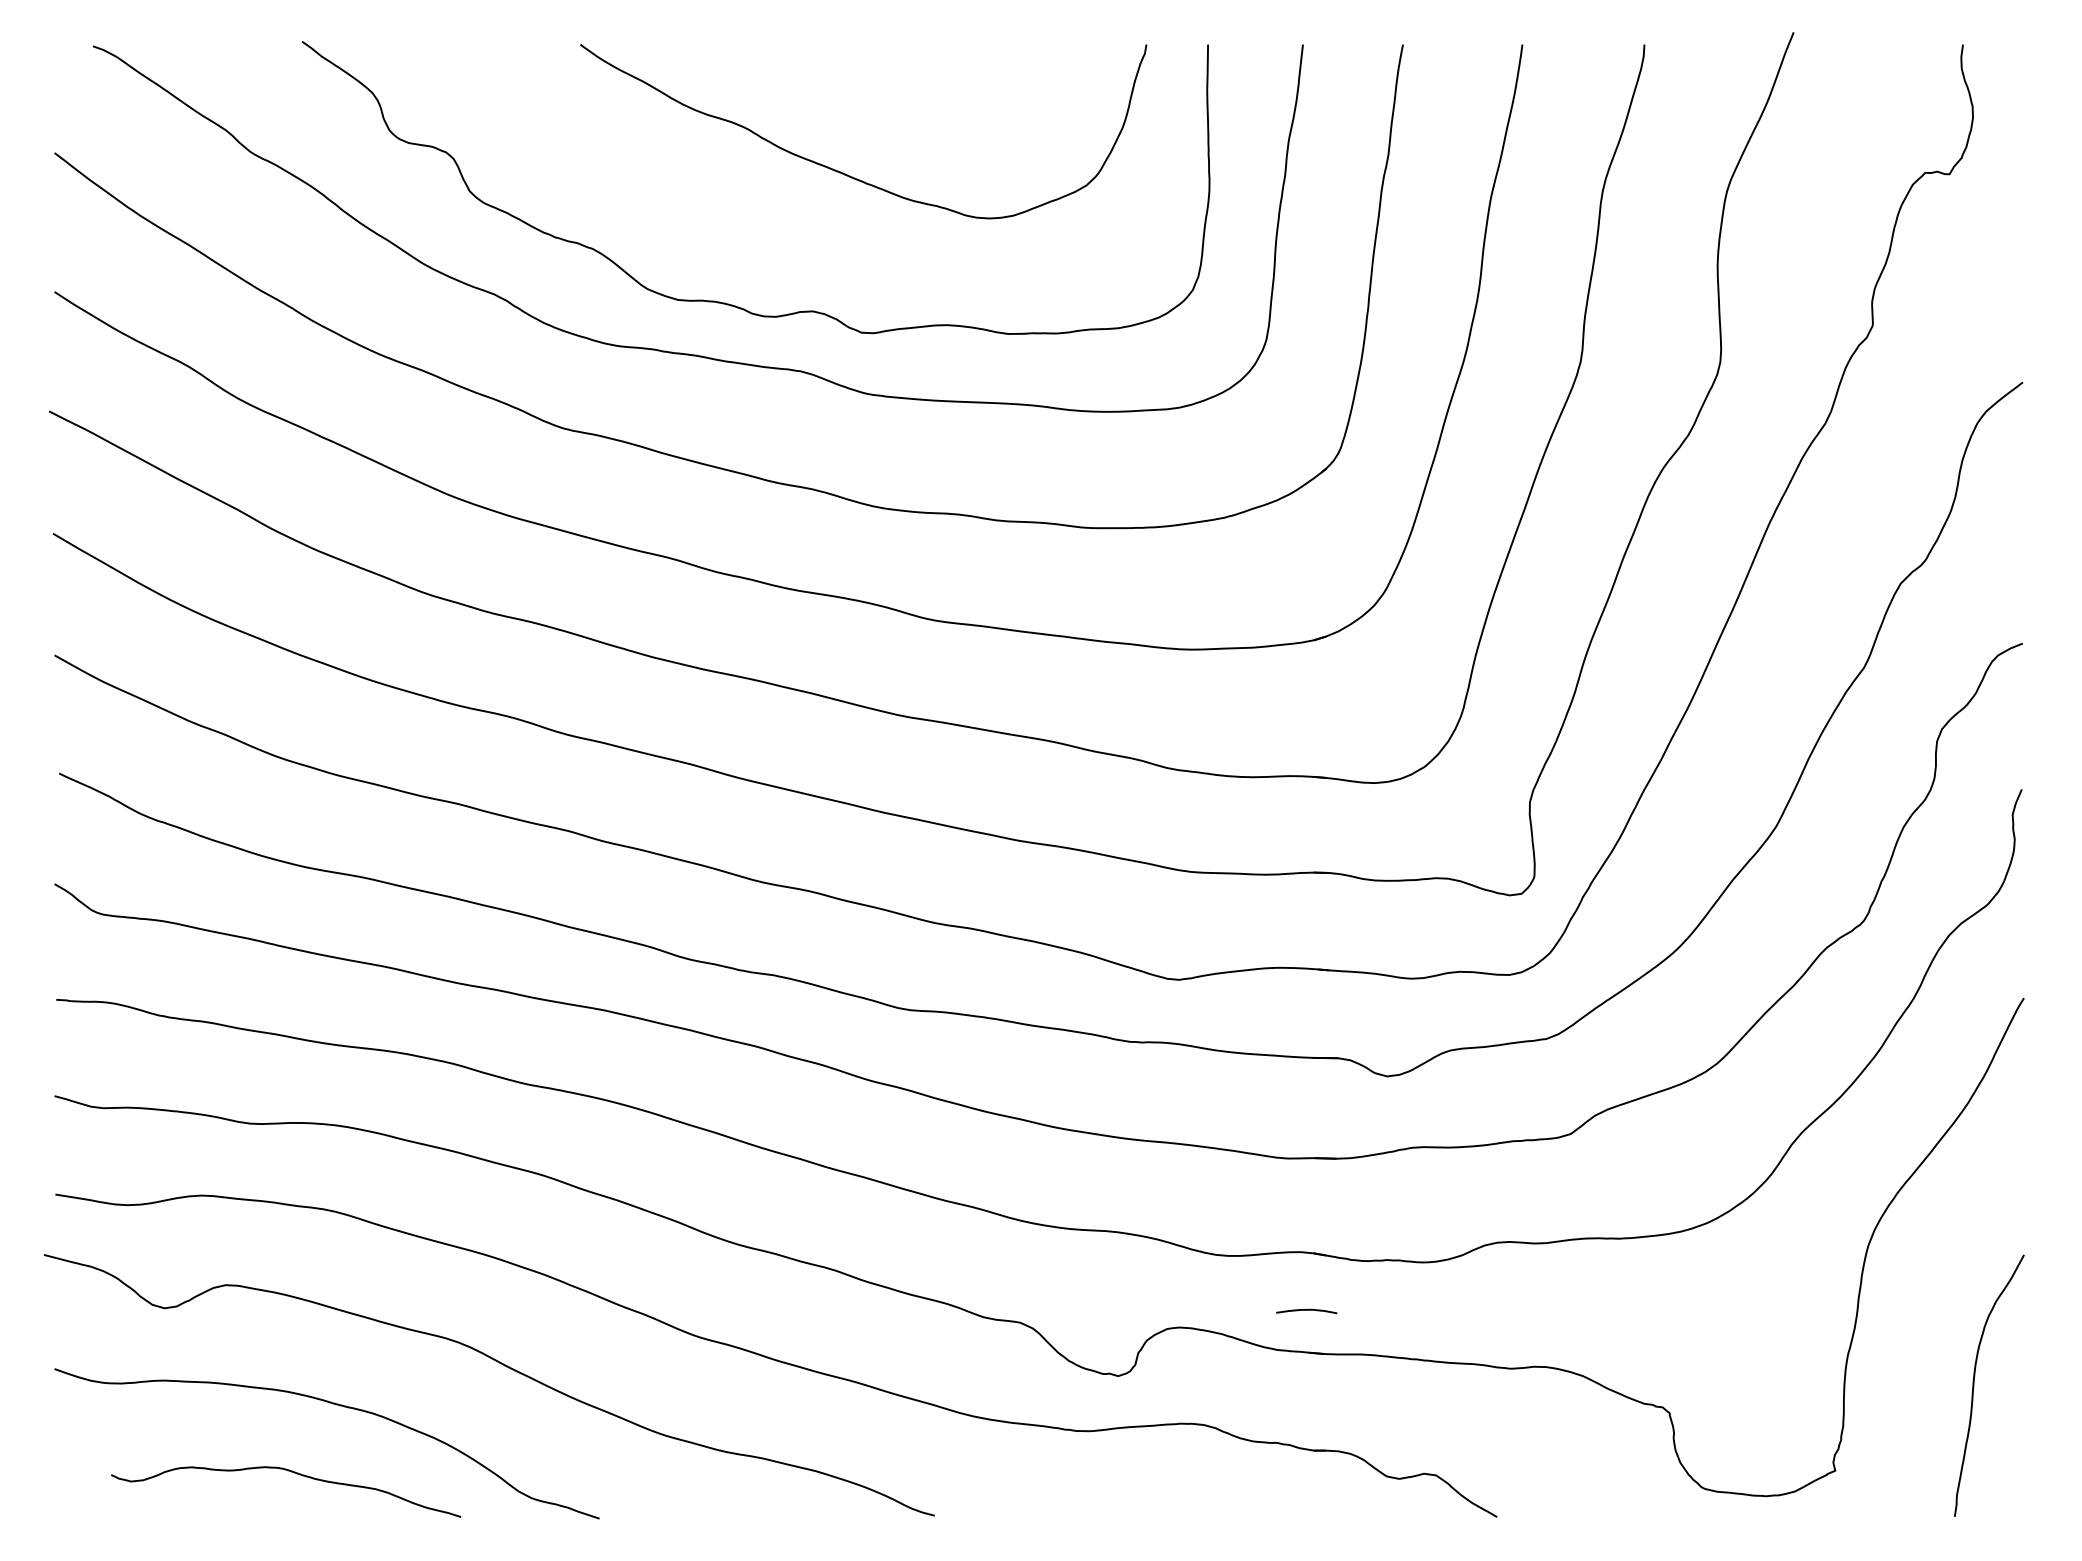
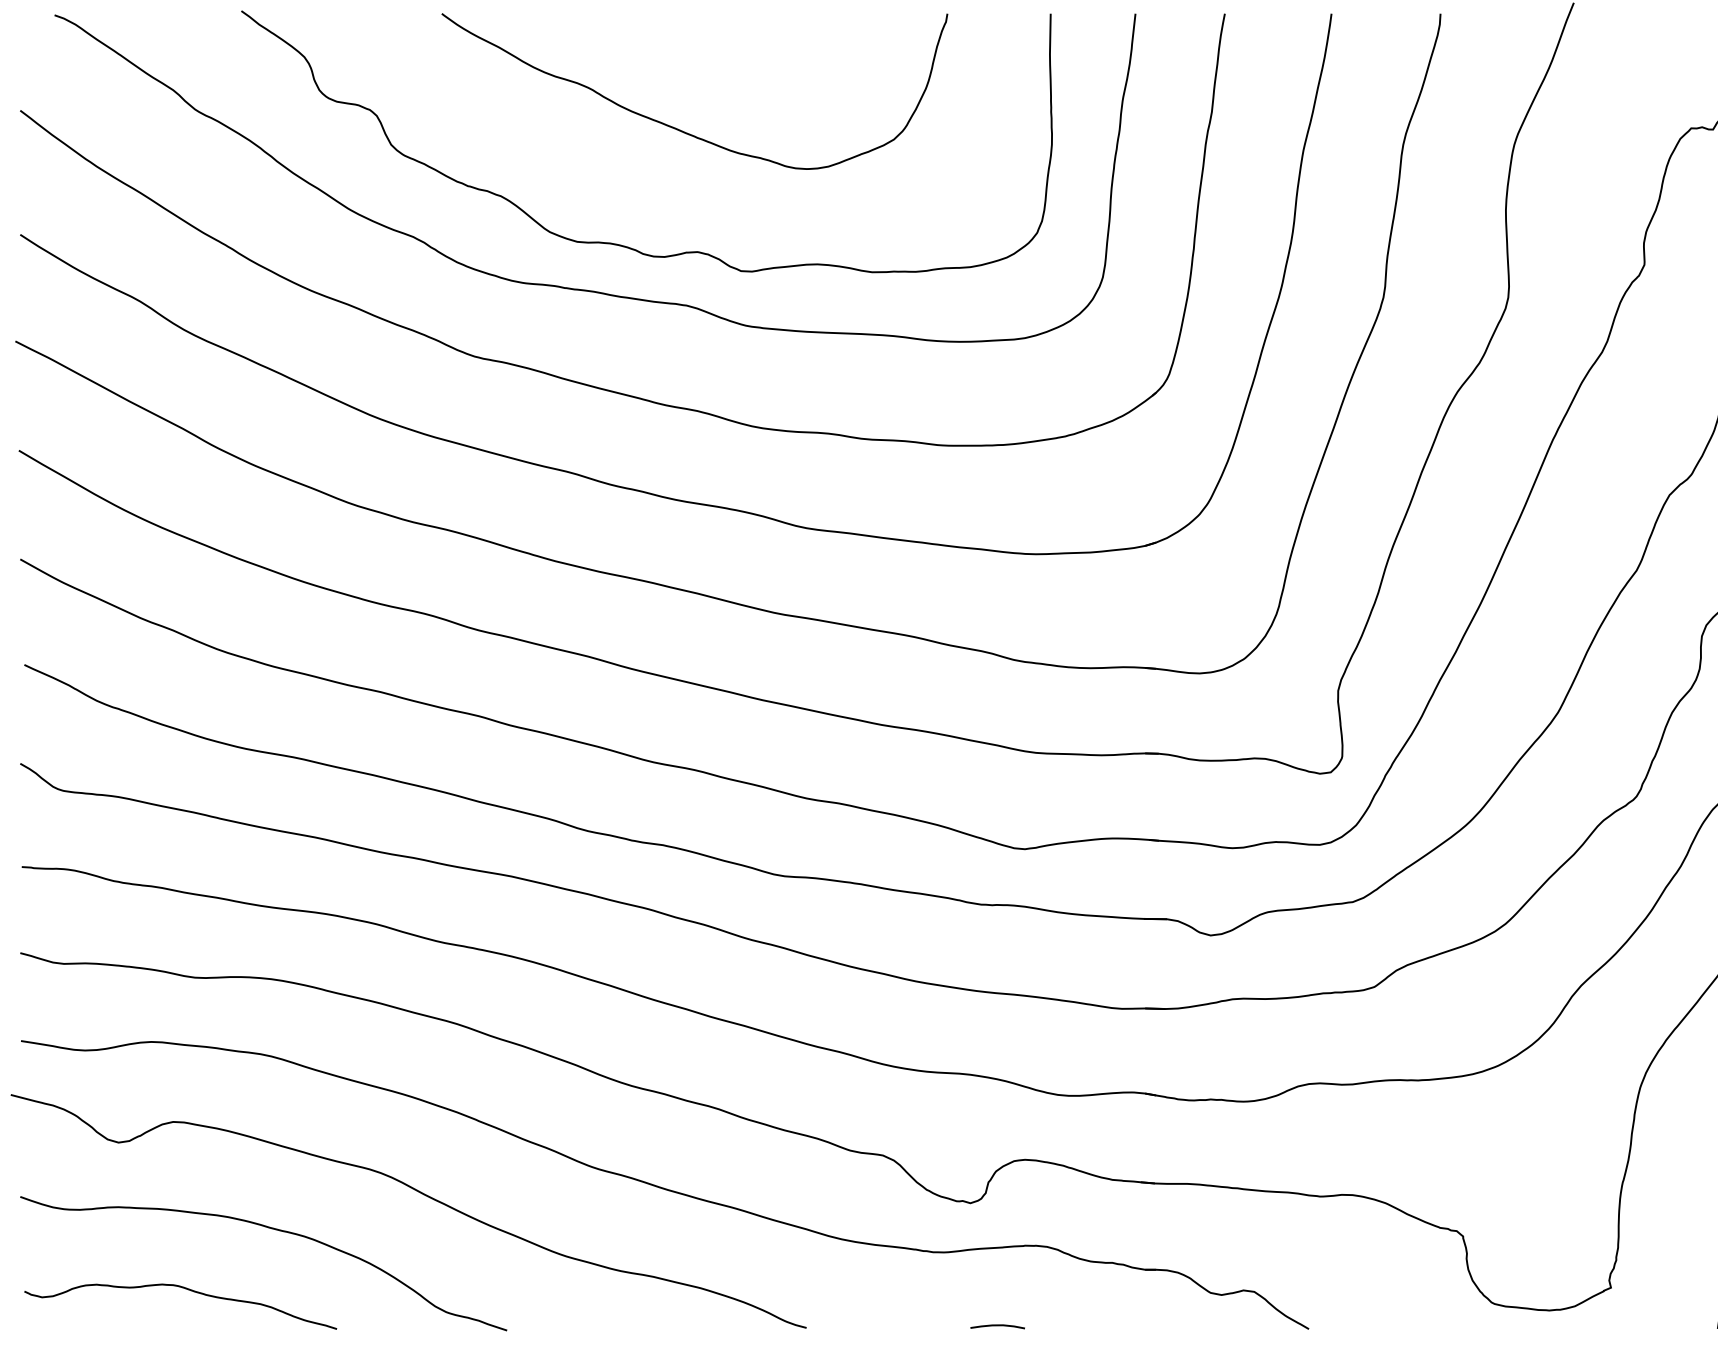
curve: (843, 172) -> (676, 128), moved
curve: (1306, 1310) -> (997, 1325), moved
curve: (291, 1472) -> (185, 1289), moved

